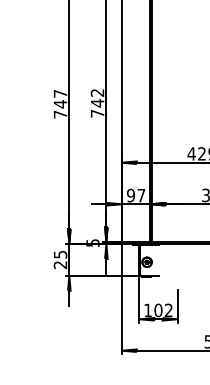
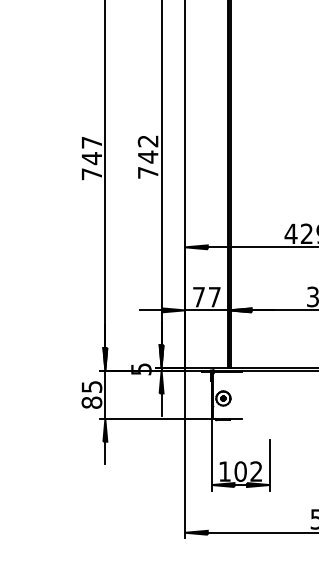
text: (130, 195) -> (198, 297), 97 -> 77
text: (60, 265) -> (91, 403), 25 -> 85

